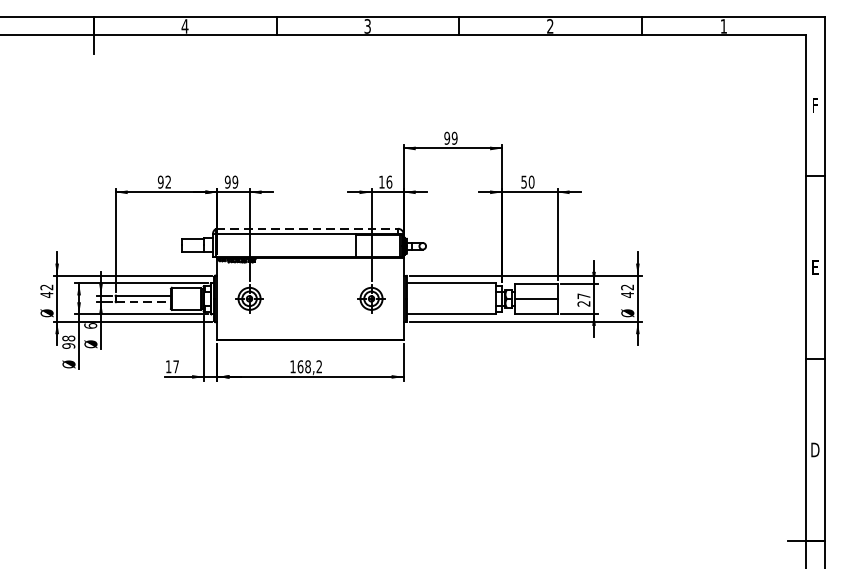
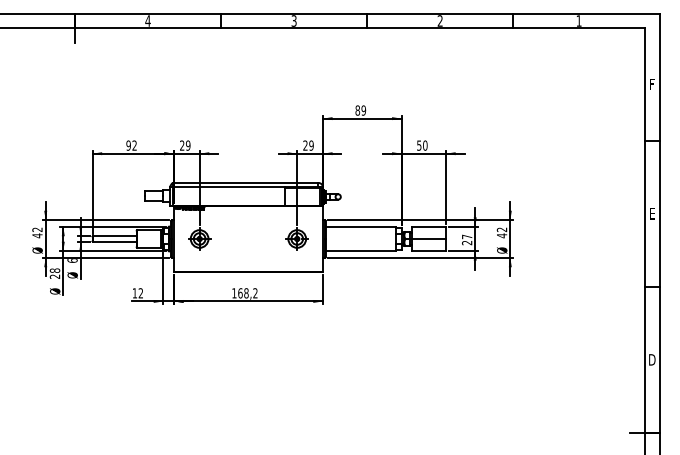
text: (446, 138) -> (357, 110), 99 -> 89
text: (228, 182) -> (182, 145), 99 -> 29
text: (385, 182) -> (308, 145), 16 -> 29
line: (306, 228) -> (245, 182), dashed -> solid
line: (144, 302) -> (115, 241), dashed -> solid
text: (69, 345) -> (55, 276), 98 -> 28
text: (175, 367) -> (140, 293), 17 -> 12

